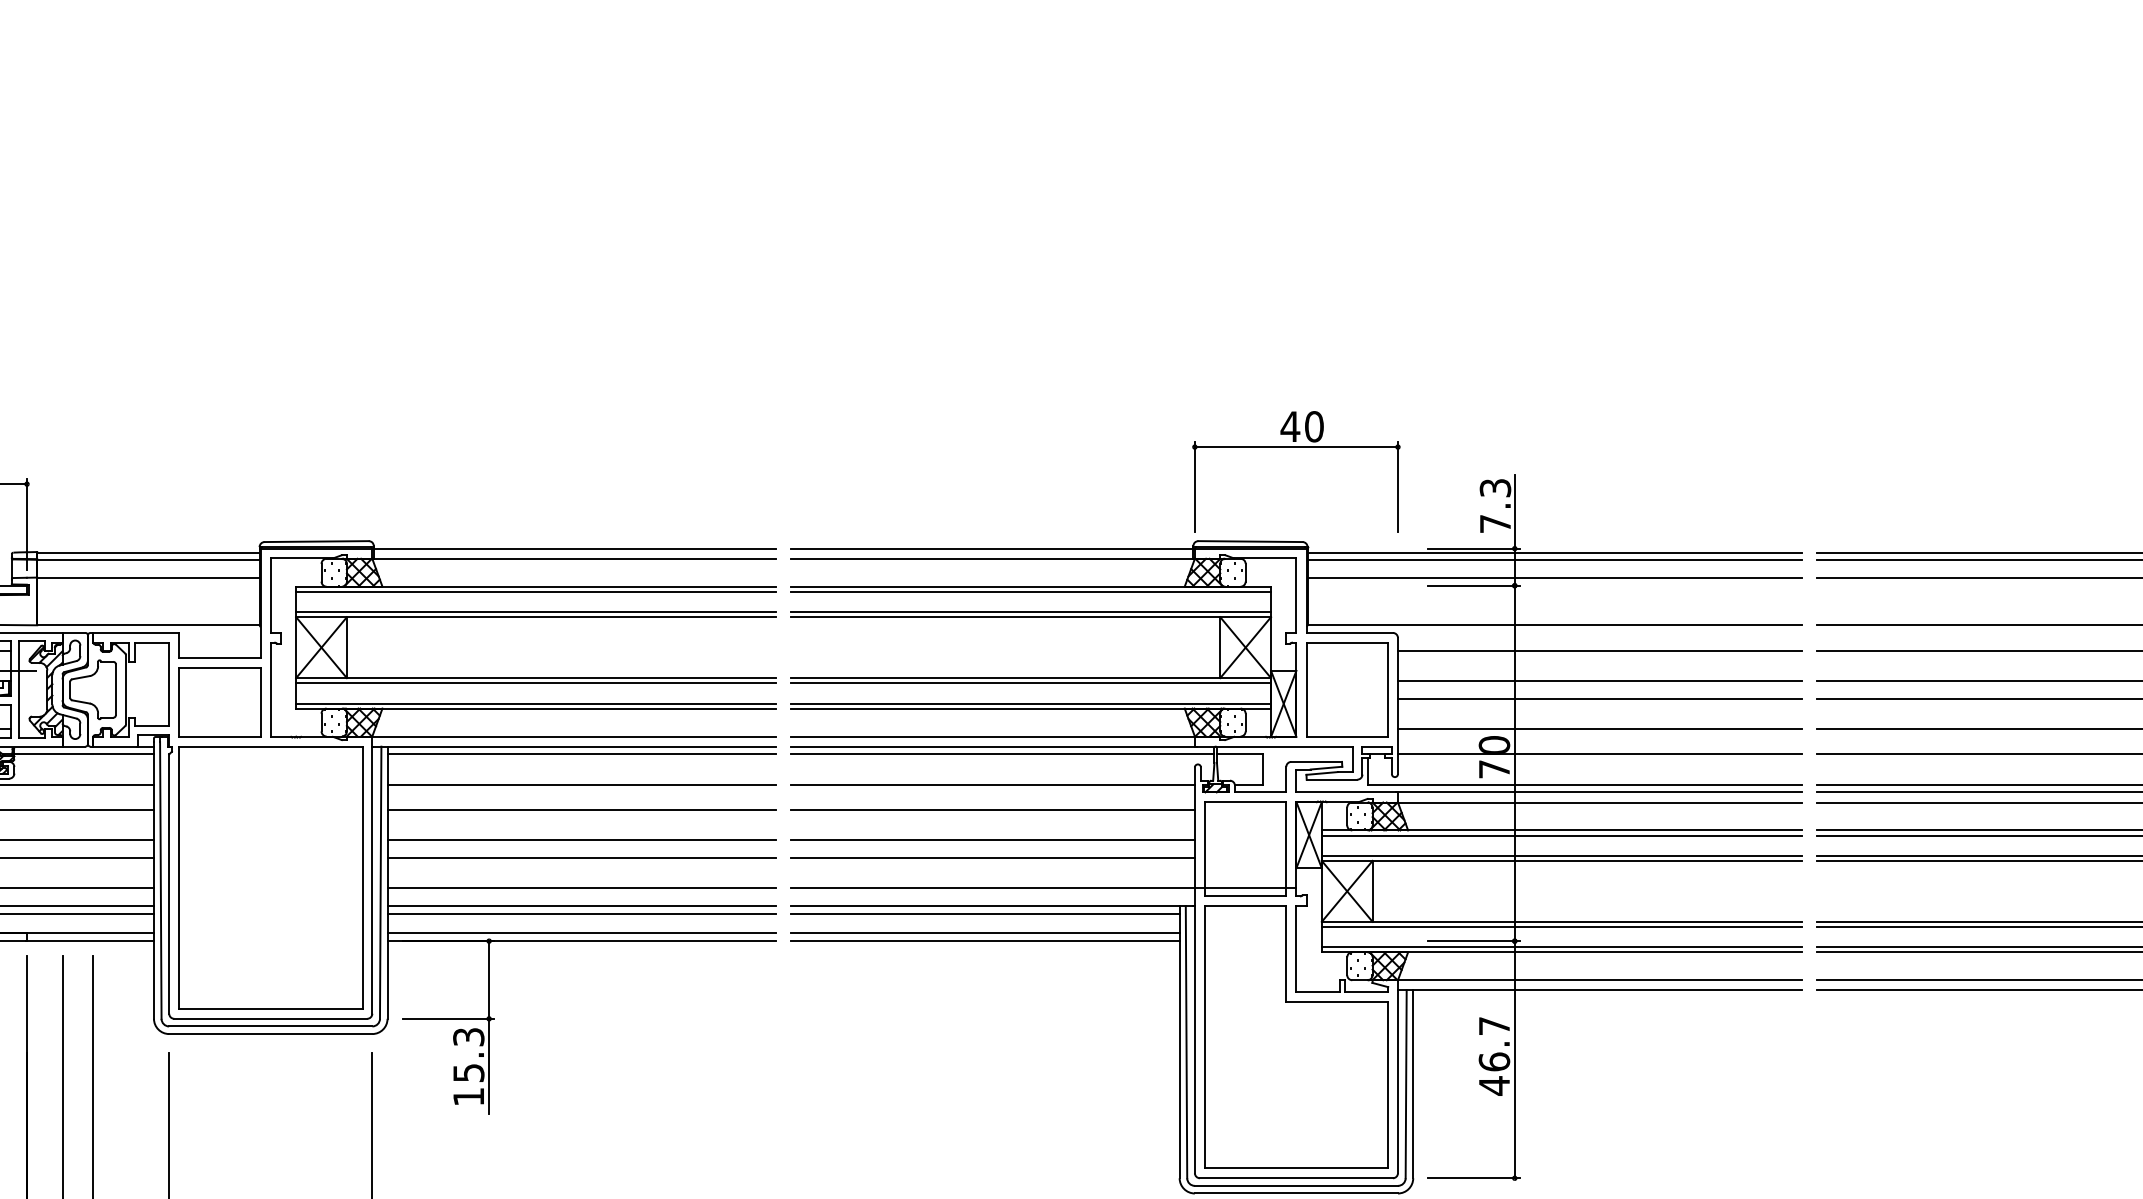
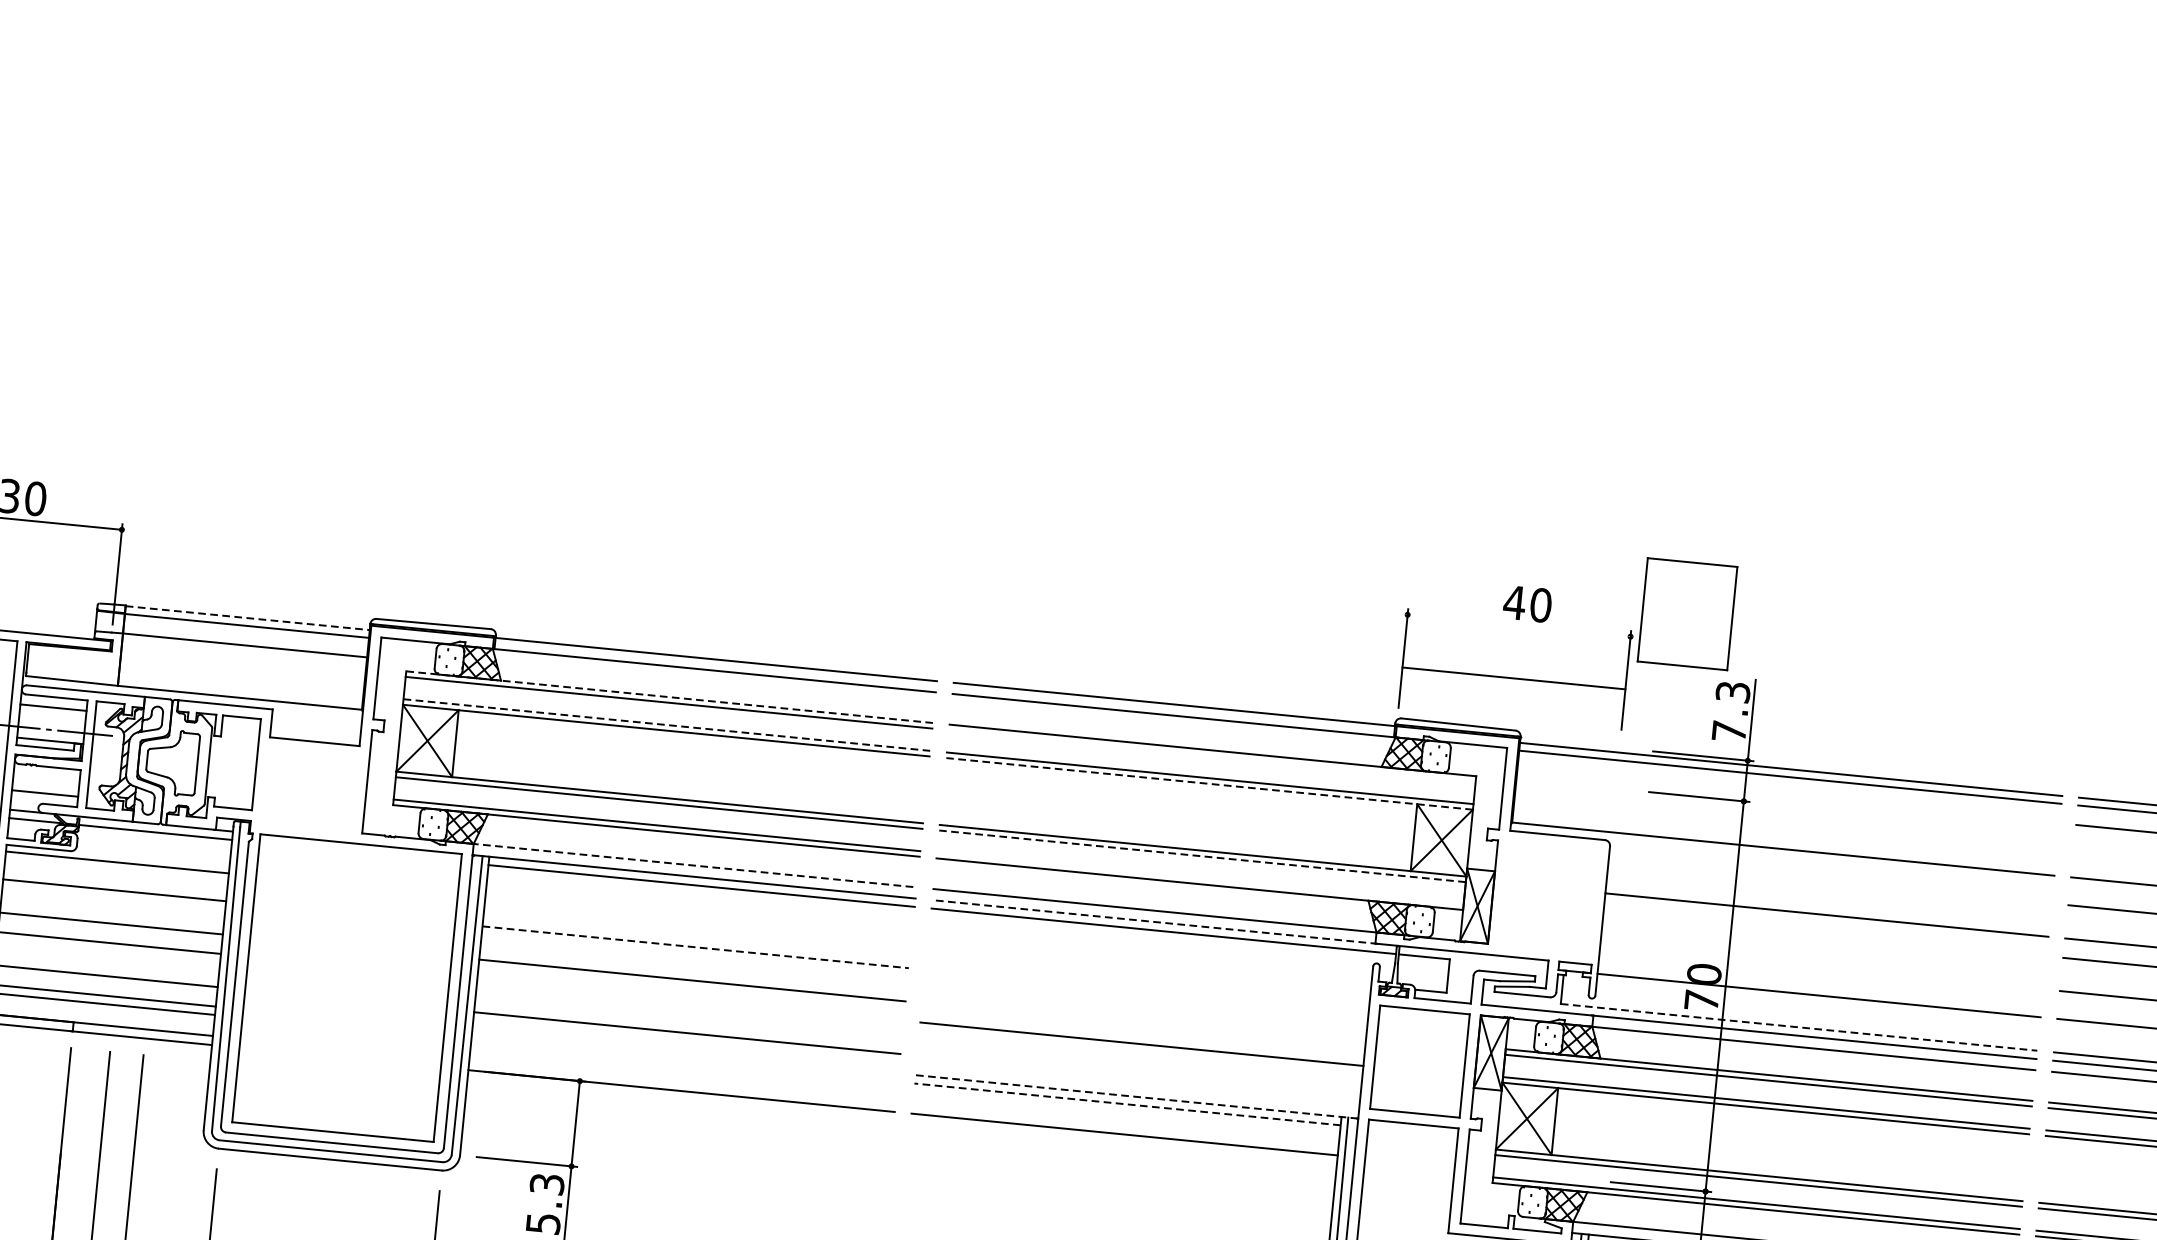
line: (1295, 447) -> (1512, 678), moved
line: (148, 552) -> (247, 617), solid -> dashed
line: (1554, 577) -> (1788, 796), removed
line: (536, 586) -> (670, 696), solid -> dashed
line: (1031, 591) -> (1212, 755), removed
line: (536, 612) -> (667, 725), solid -> dashed
line: (1031, 617) -> (1210, 784), solid -> dashed
line: (1599, 650) -> (1829, 881), removed
line: (1031, 683) -> (1202, 856), solid -> dashed
part: (1347, 689) -> (1687, 613), moved
line: (1599, 698) -> (1824, 934), removed
part: (219, 702) -> (309, 790), removed
line: (1031, 703) -> (1200, 878), removed
line: (1599, 728) -> (1821, 967), removed
line: (573, 736) -> (694, 865), solid -> dashed
line: (993, 746) -> (1154, 921), solid -> dashed
line: (581, 784) -> (698, 919), removed
line: (992, 784) -> (1149, 963), removed
line: (1585, 784) -> (1800, 1027), solid -> dashed
line: (582, 810) -> (696, 947), solid -> dashed
line: (992, 810) -> (1146, 991), removed
line: (992, 840) -> (1143, 1024), removed
line: (581, 858) -> (690, 1000), removed
line: (1043, 888) -> (1194, 1082), removed
line: (581, 906) -> (685, 1053), removed
line: (993, 906) -> (1137, 1097), solid -> dashed
line: (581, 913) -> (684, 1060), removed
line: (984, 913) -> (1126, 1104), solid -> dashed
line: (581, 932) -> (682, 1081), removed
line: (985, 932) -> (1125, 1125), removed

